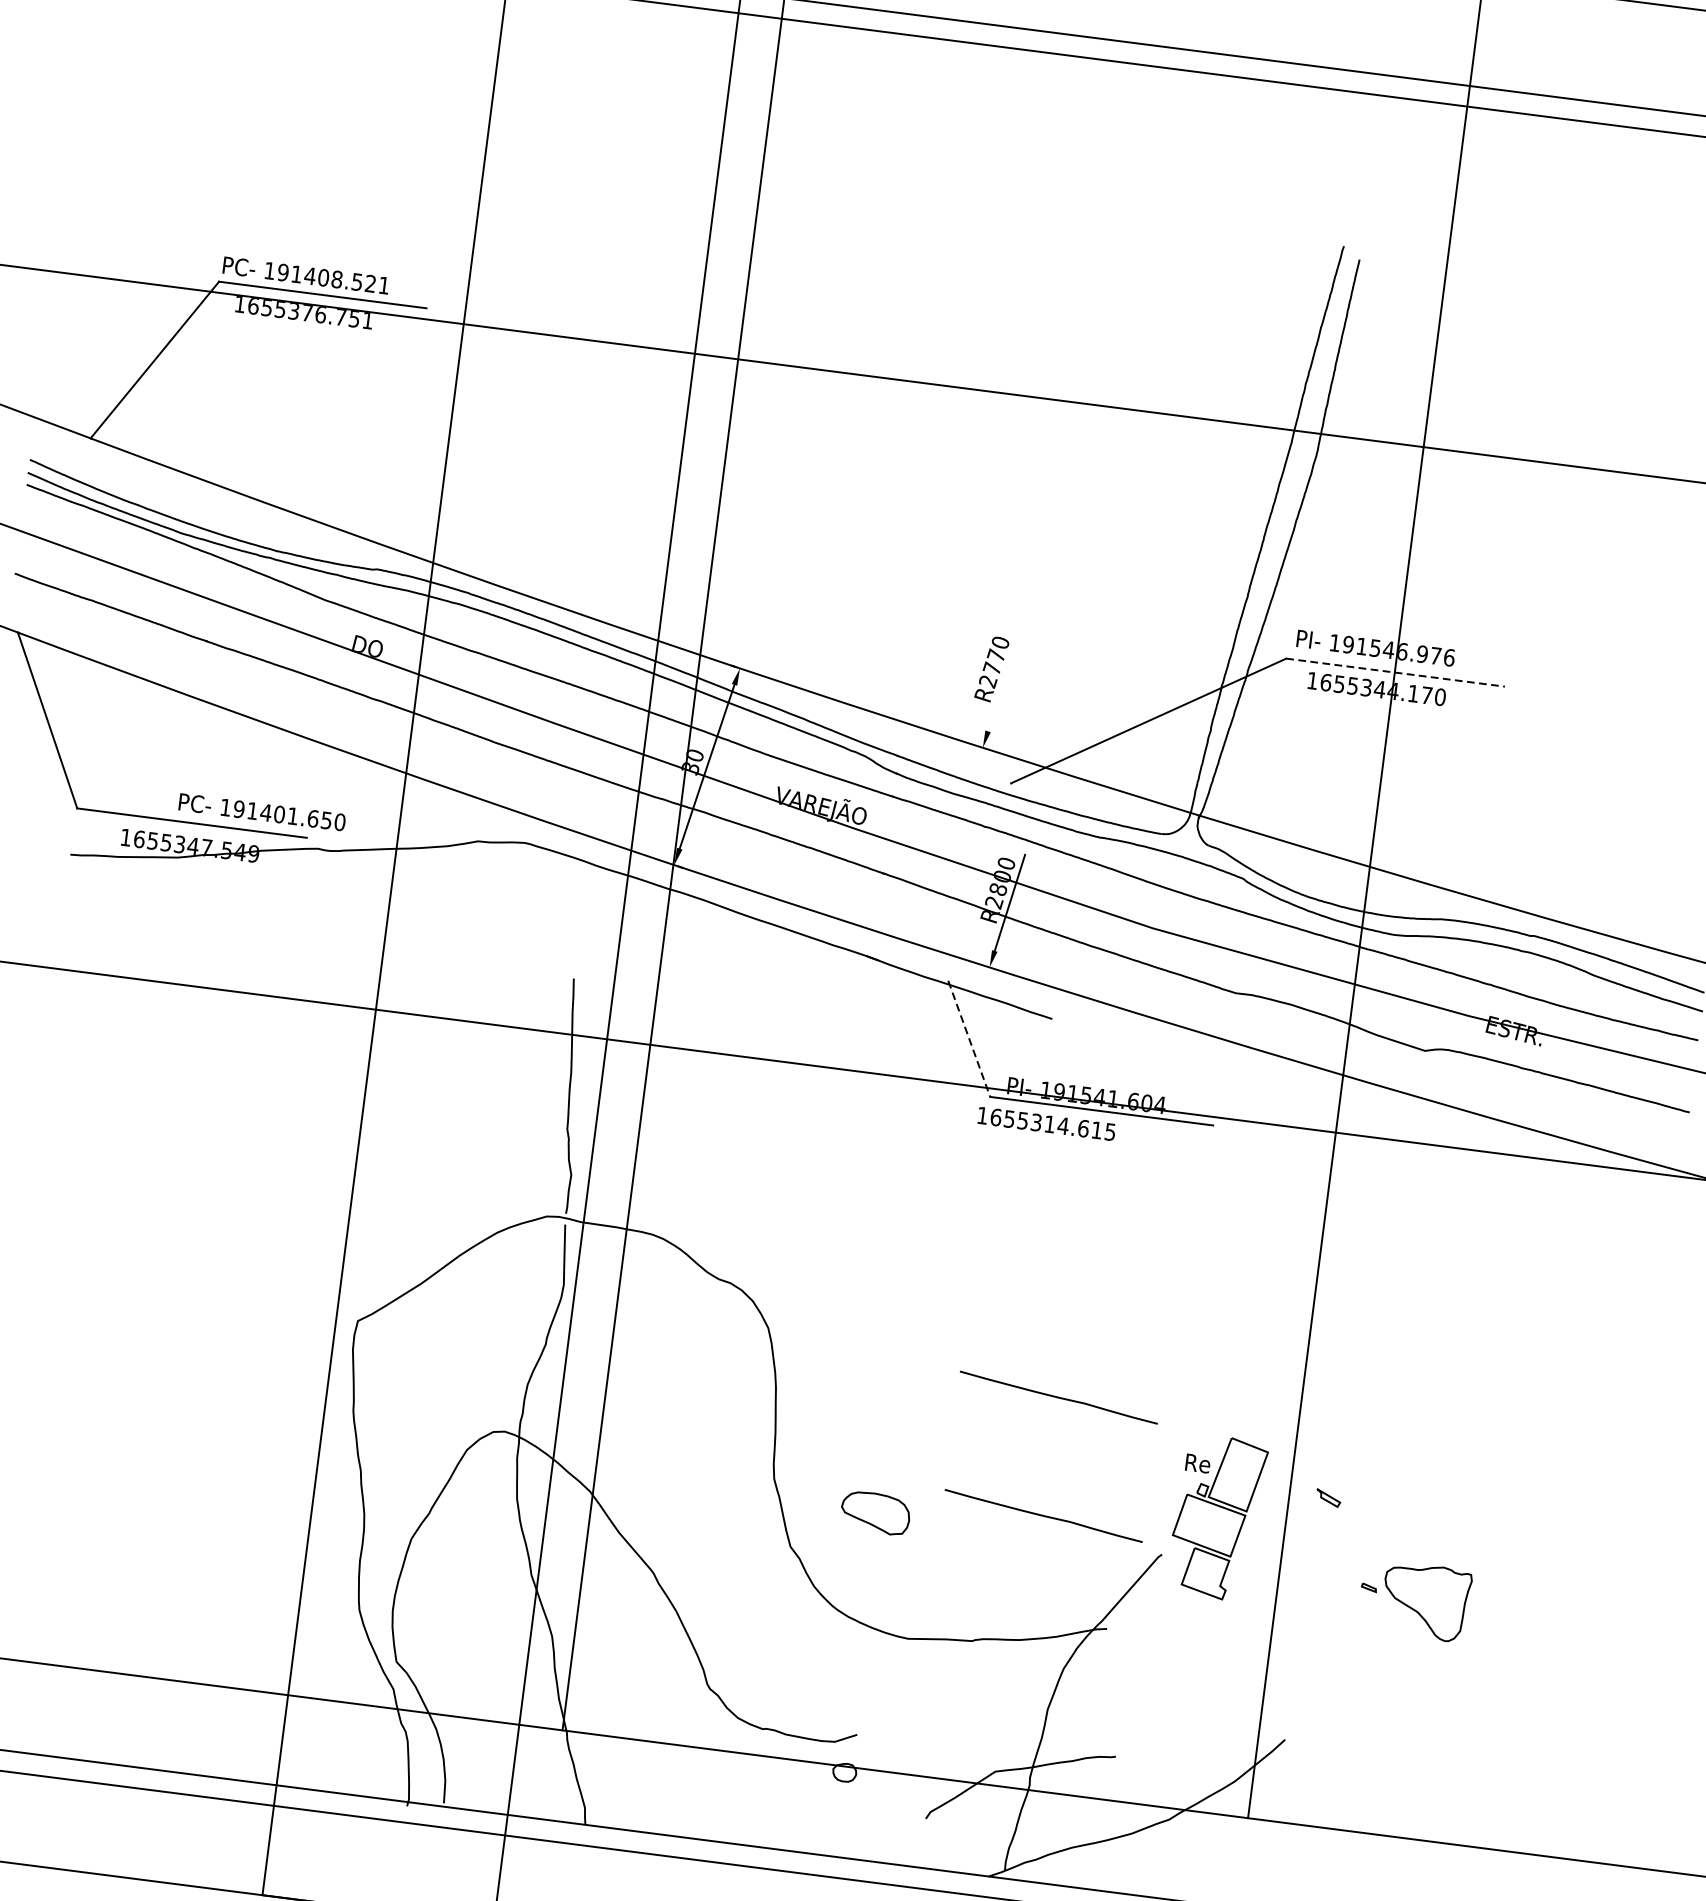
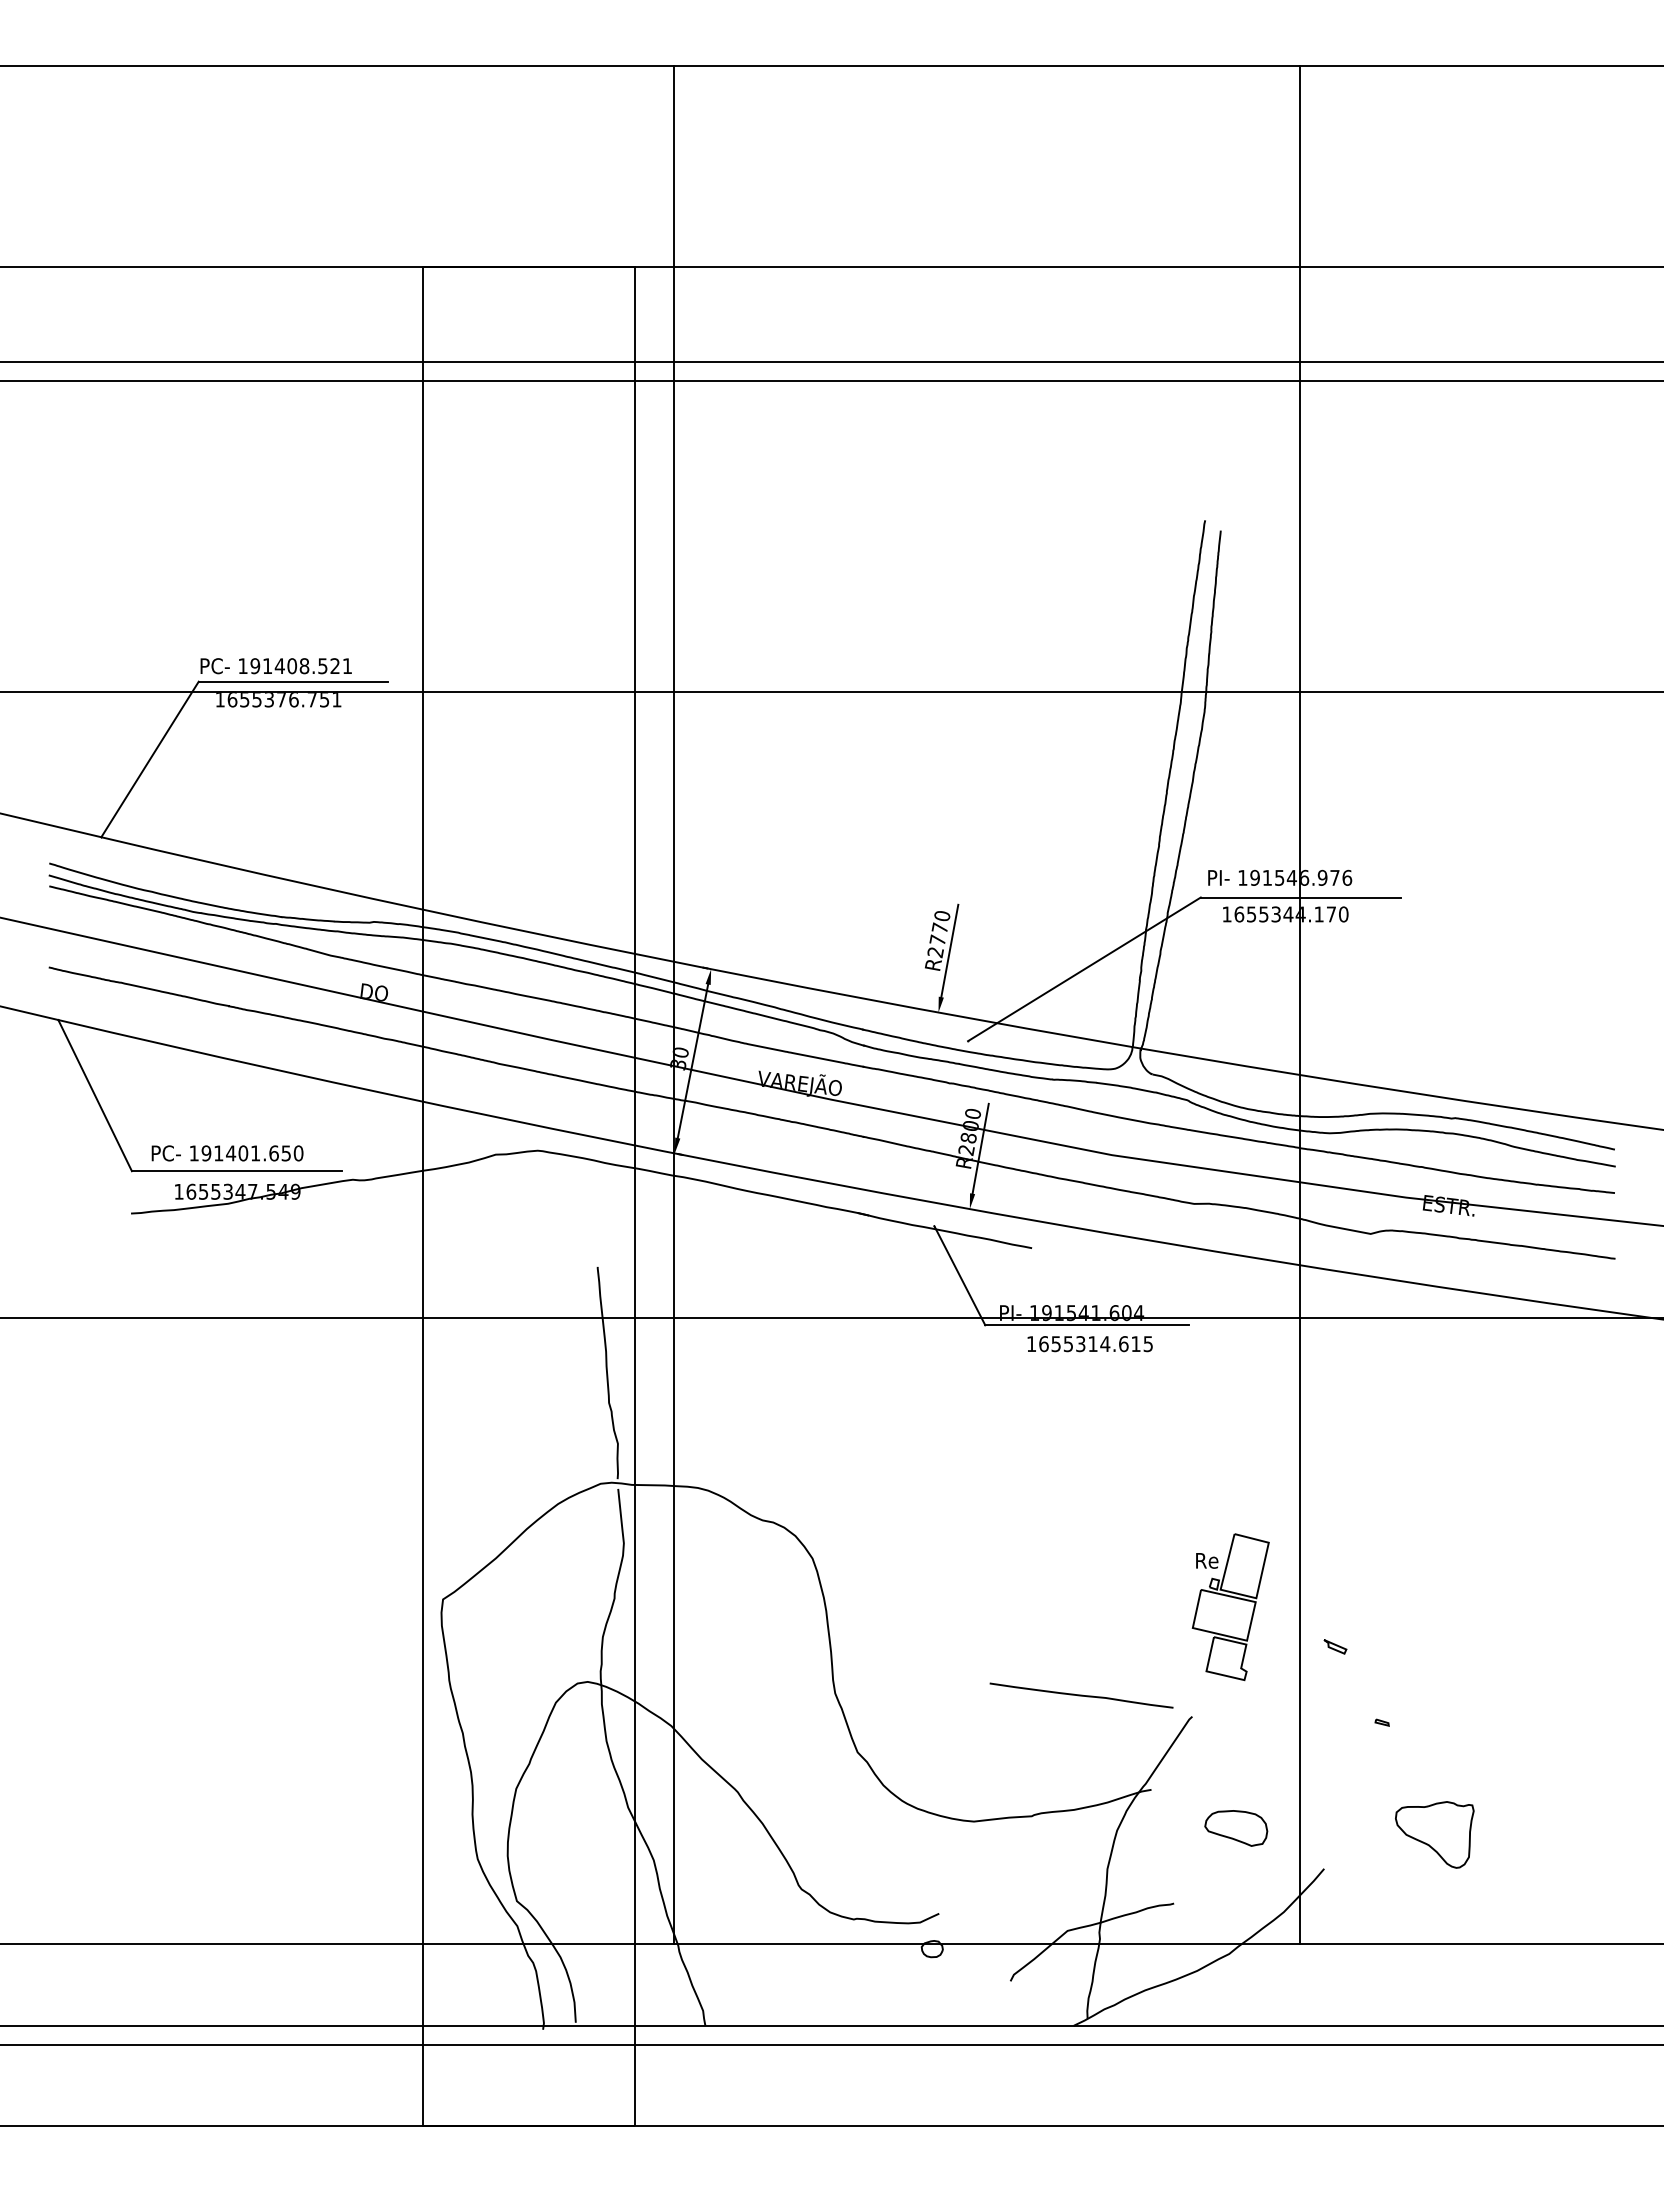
line: (1395, 672) -> (1300, 897), dashed -> solid
line: (1003, 681) -> (949, 950), added
text: (262, 812) -> (227, 1153), moved
line: (968, 1038) -> (959, 1275), dashed -> solid
text: (1045, 1124) -> (1089, 1344), moved
curve: (1058, 1397) -> (1081, 1587), removed
part: (875, 1513) -> (1236, 1828), moved
part: (1217, 1517) -> (1230, 1607), moved
part: (1425, 1601) -> (1434, 1834), moved

